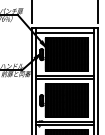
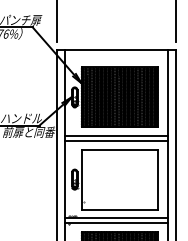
line: (64, 33) -> (115, 59), removed
hatch: (66, 100) -> (119, 179), removed

